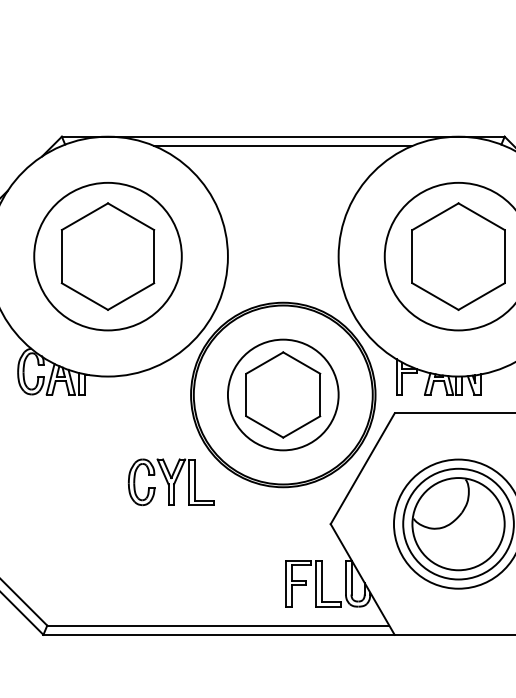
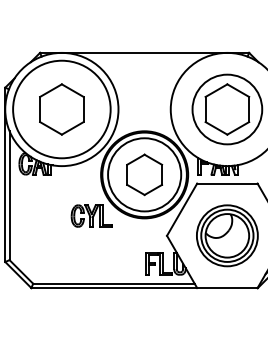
line: (283, 146) -> (144, 57), removed
circle: (107, 256) -> (61, 109), size x1.4
circle: (283, 394) -> (144, 174), size x1.4

